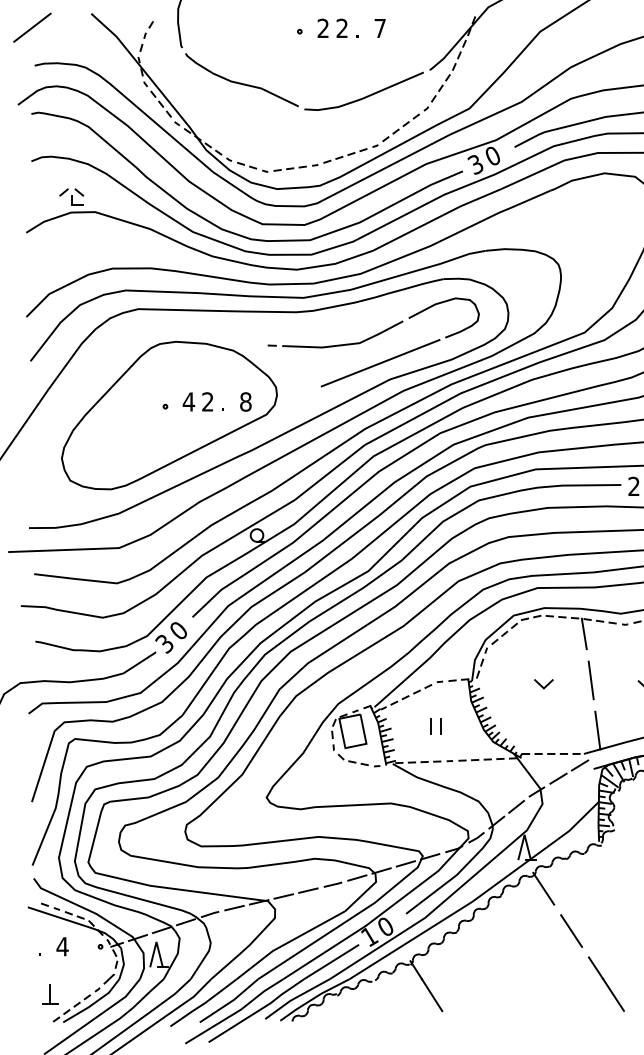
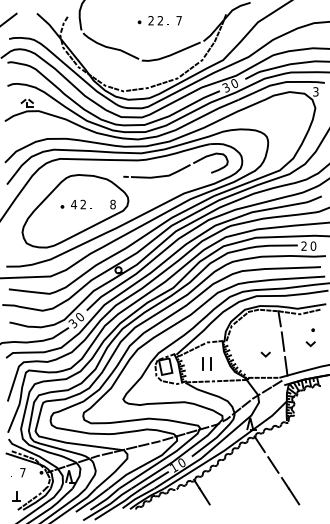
line: (380, 363) -> (179, 185), removed
part: (191, 401) -> (75, 204), moved
line: (541, 684) -> (264, 354), moved
part: (435, 724) -> (206, 363), size x1.6
text: (61, 946) -> (22, 472), 4 -> 7

